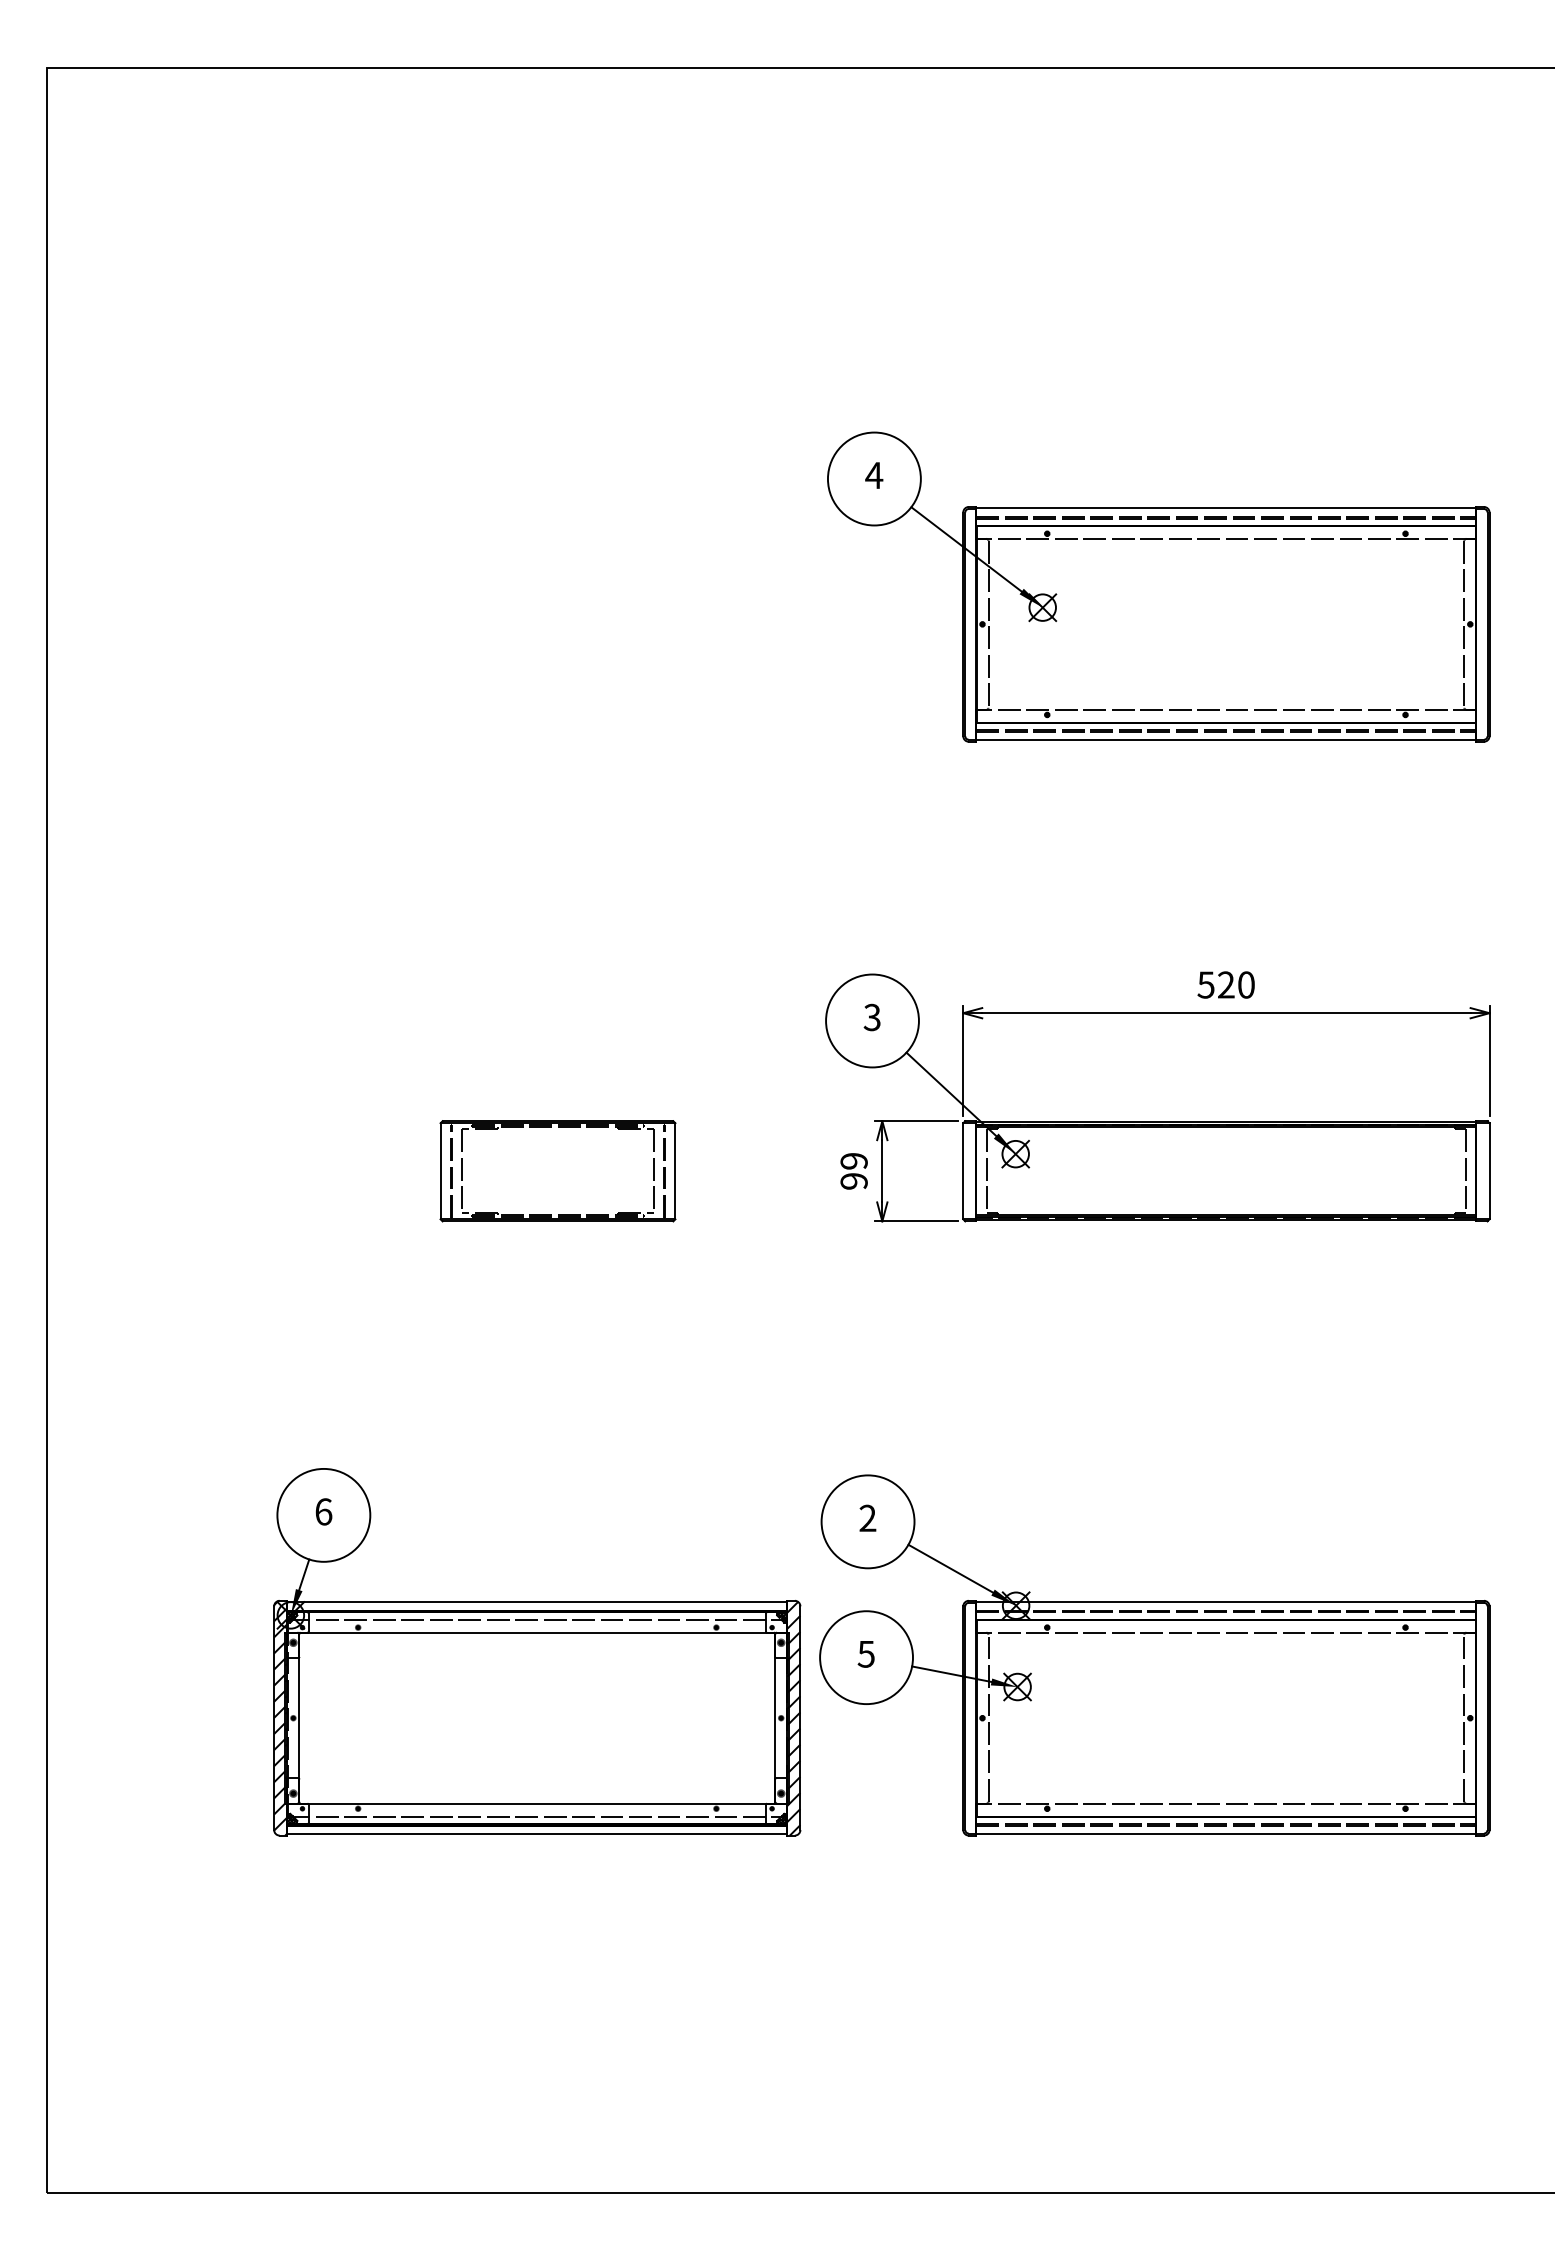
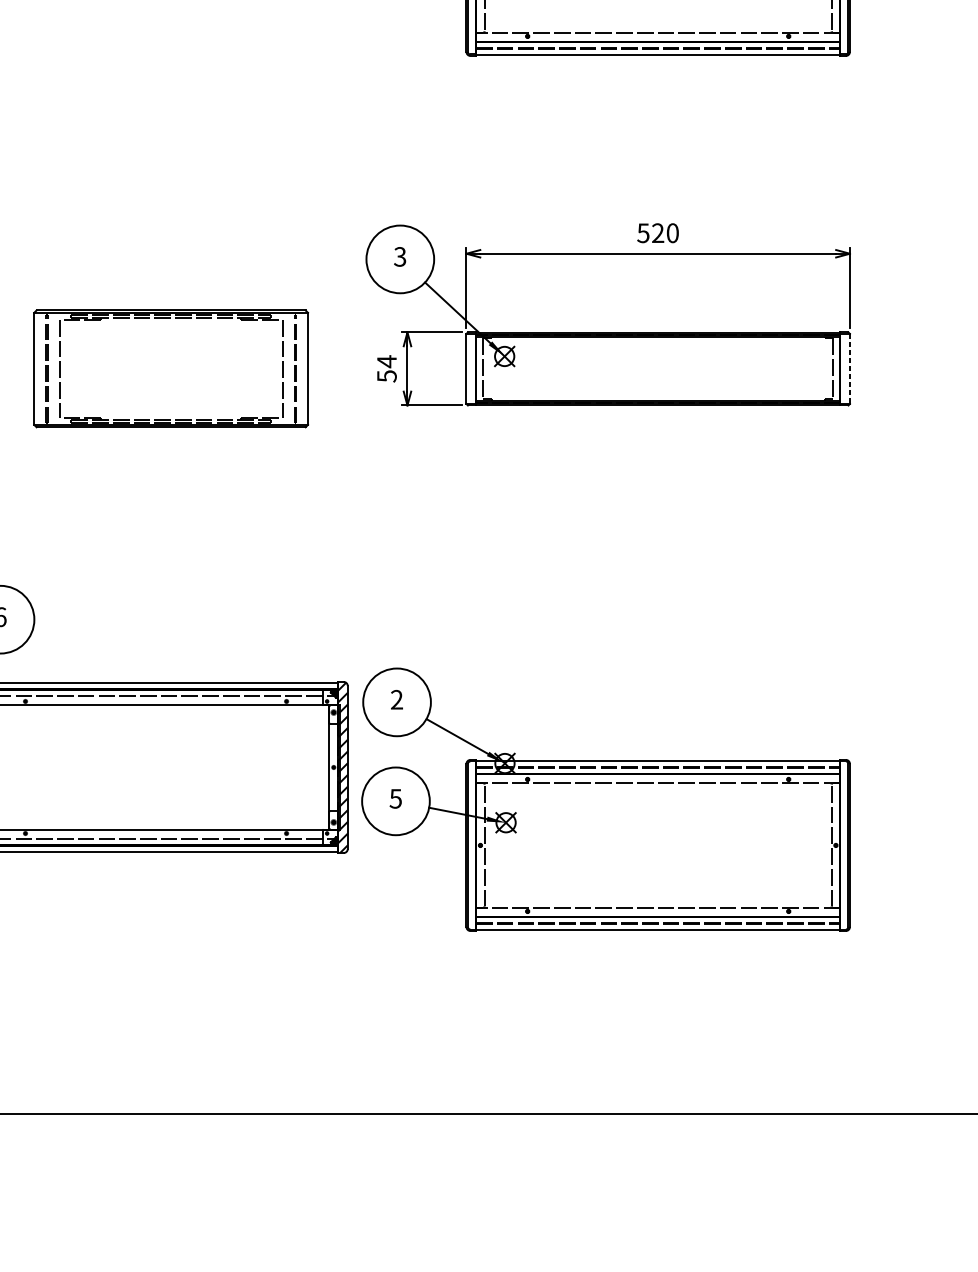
part: (557, 1171) -> (170, 369), size x1.6
text: (853, 1171) -> (386, 369), 99 -> 54
line: (1489, 1171) -> (849, 369), solid -> dashed
part: (1154, 1655) -> (605, 799), moved

